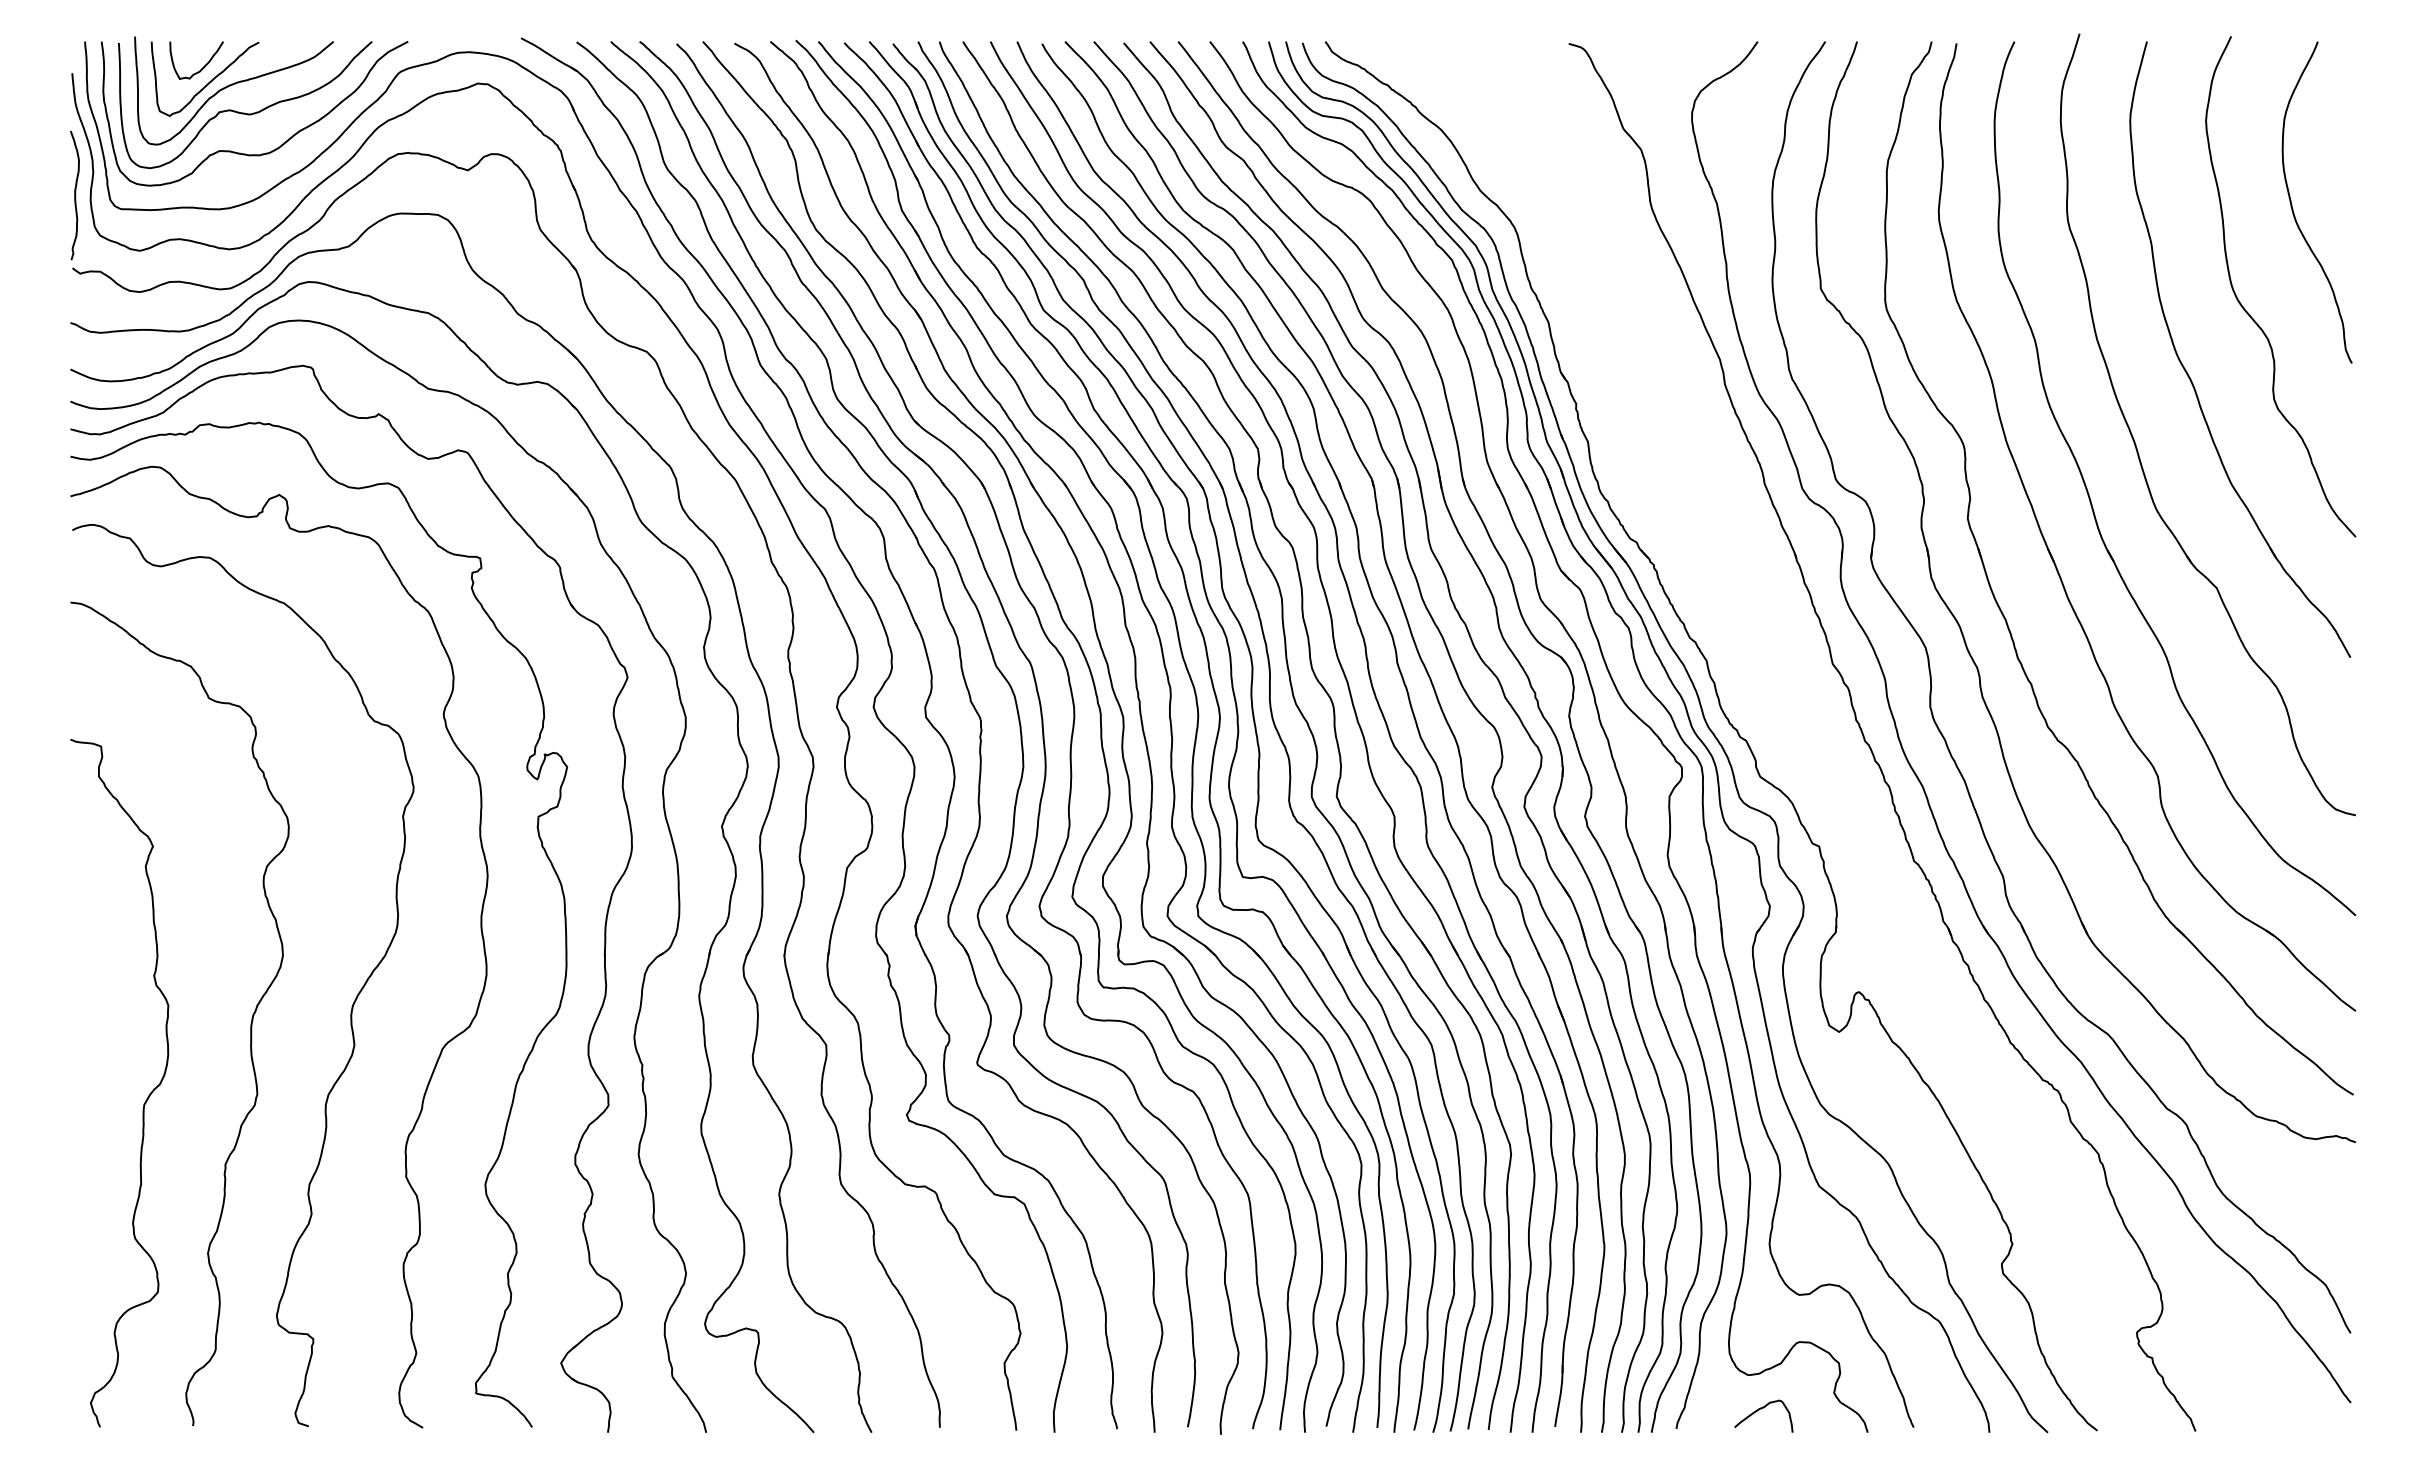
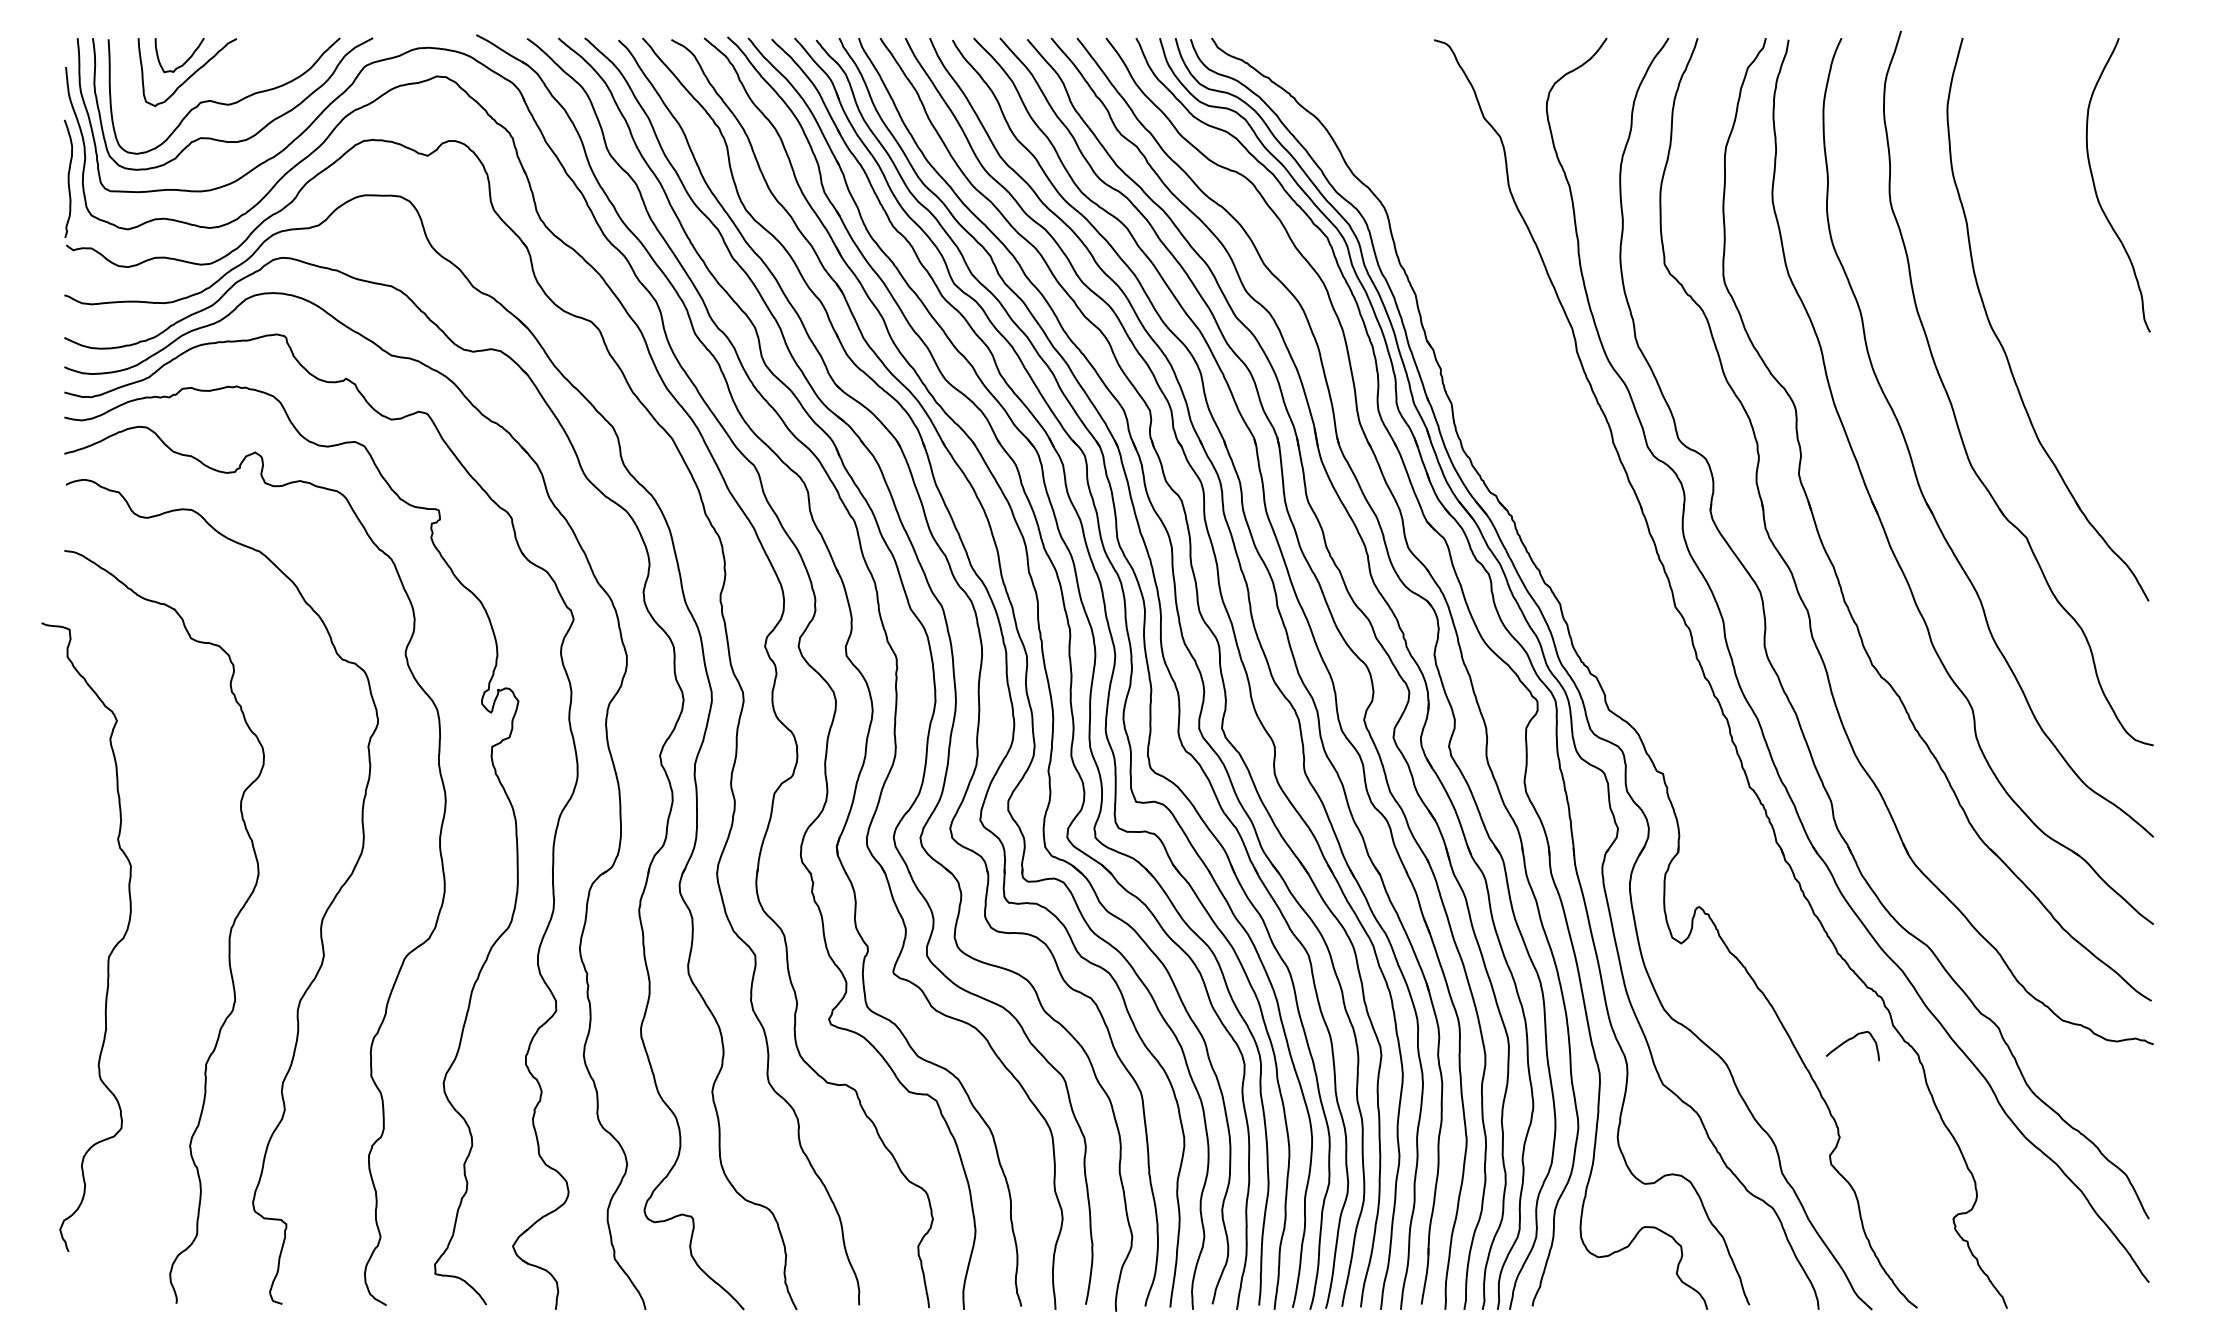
curve: (233, 85) -> (213, 78), removed
curve: (2249, 313) -> (2056, 286), removed
curve: (146, 1098) -> (111, 951), moved
curve: (1761, 1409) -> (1850, 1039), moved

